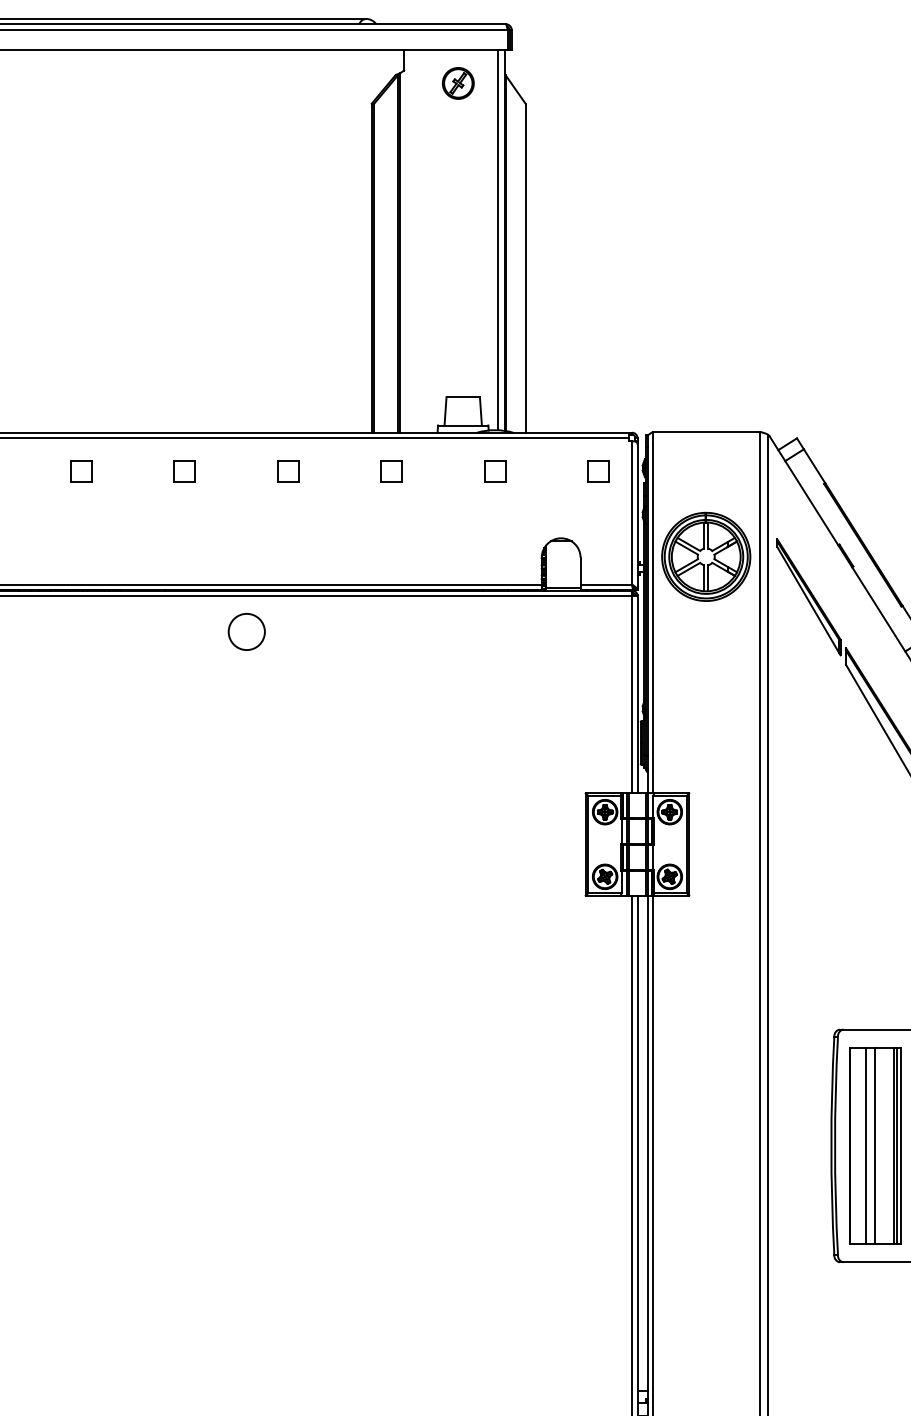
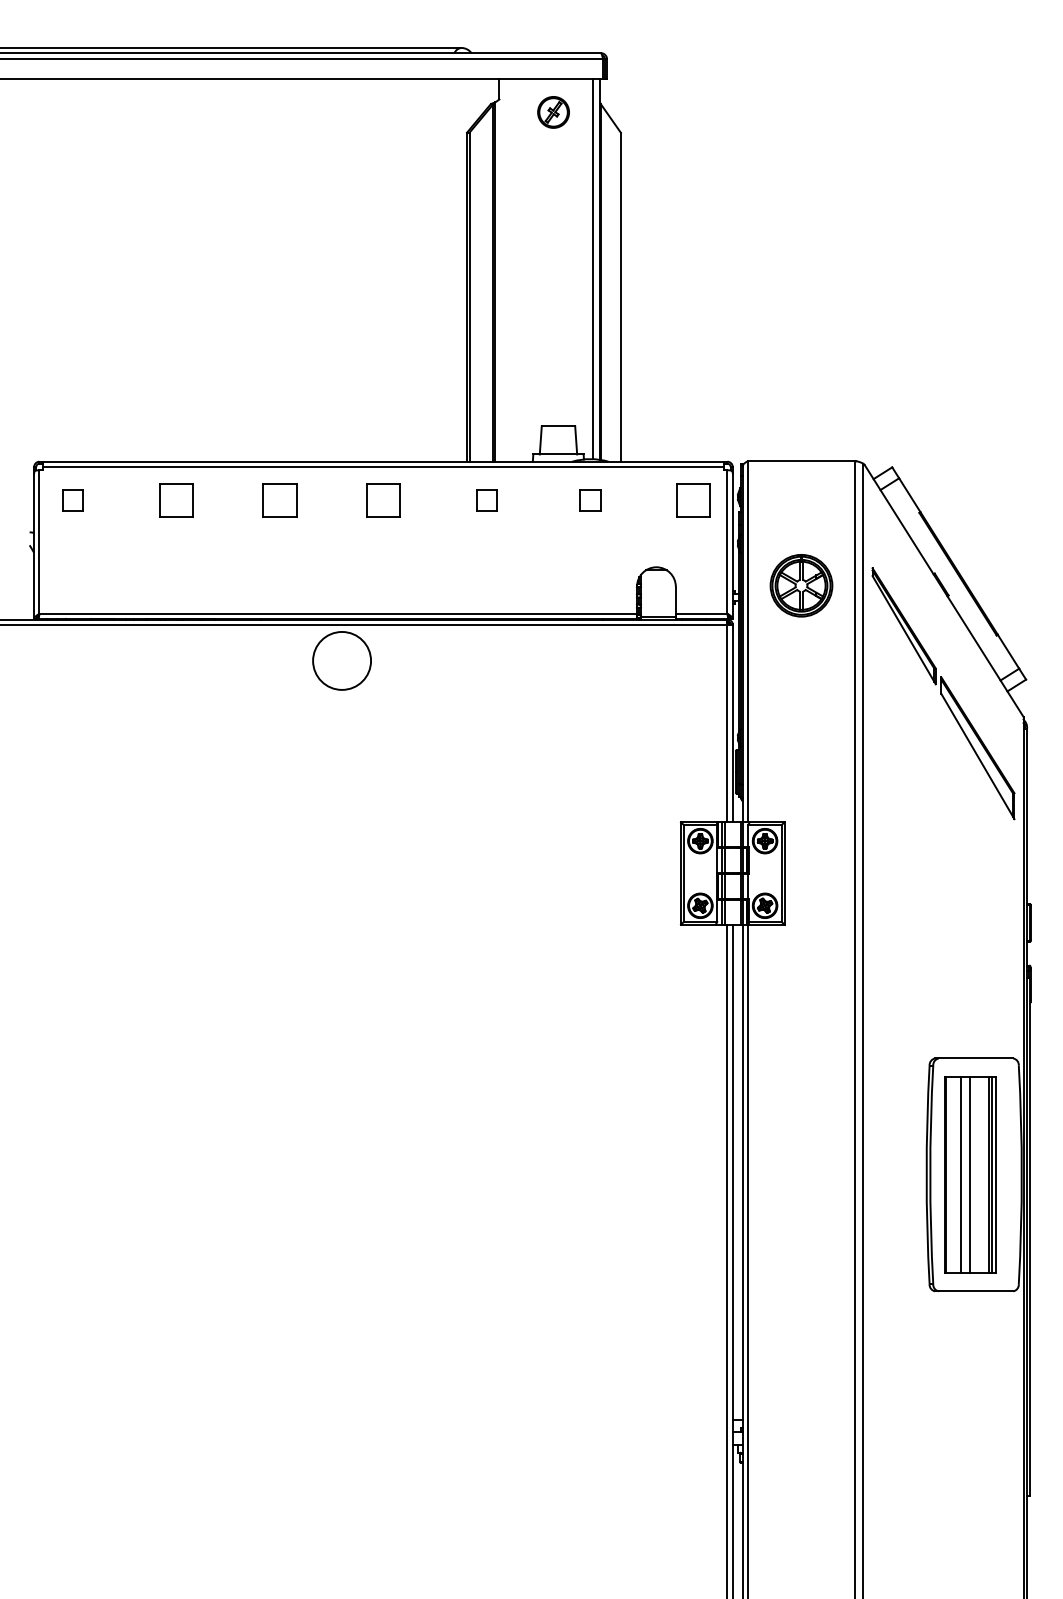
part: (81, 471) -> (176, 500), size x1.6
part: (184, 471) -> (279, 500), size x1.6
part: (288, 471) -> (383, 500), size x1.6
part: (598, 471) -> (693, 500), size x1.6
part: (706, 556) -> (801, 585), size x0.7
circle: (246, 631) -> (341, 660), size x1.6

